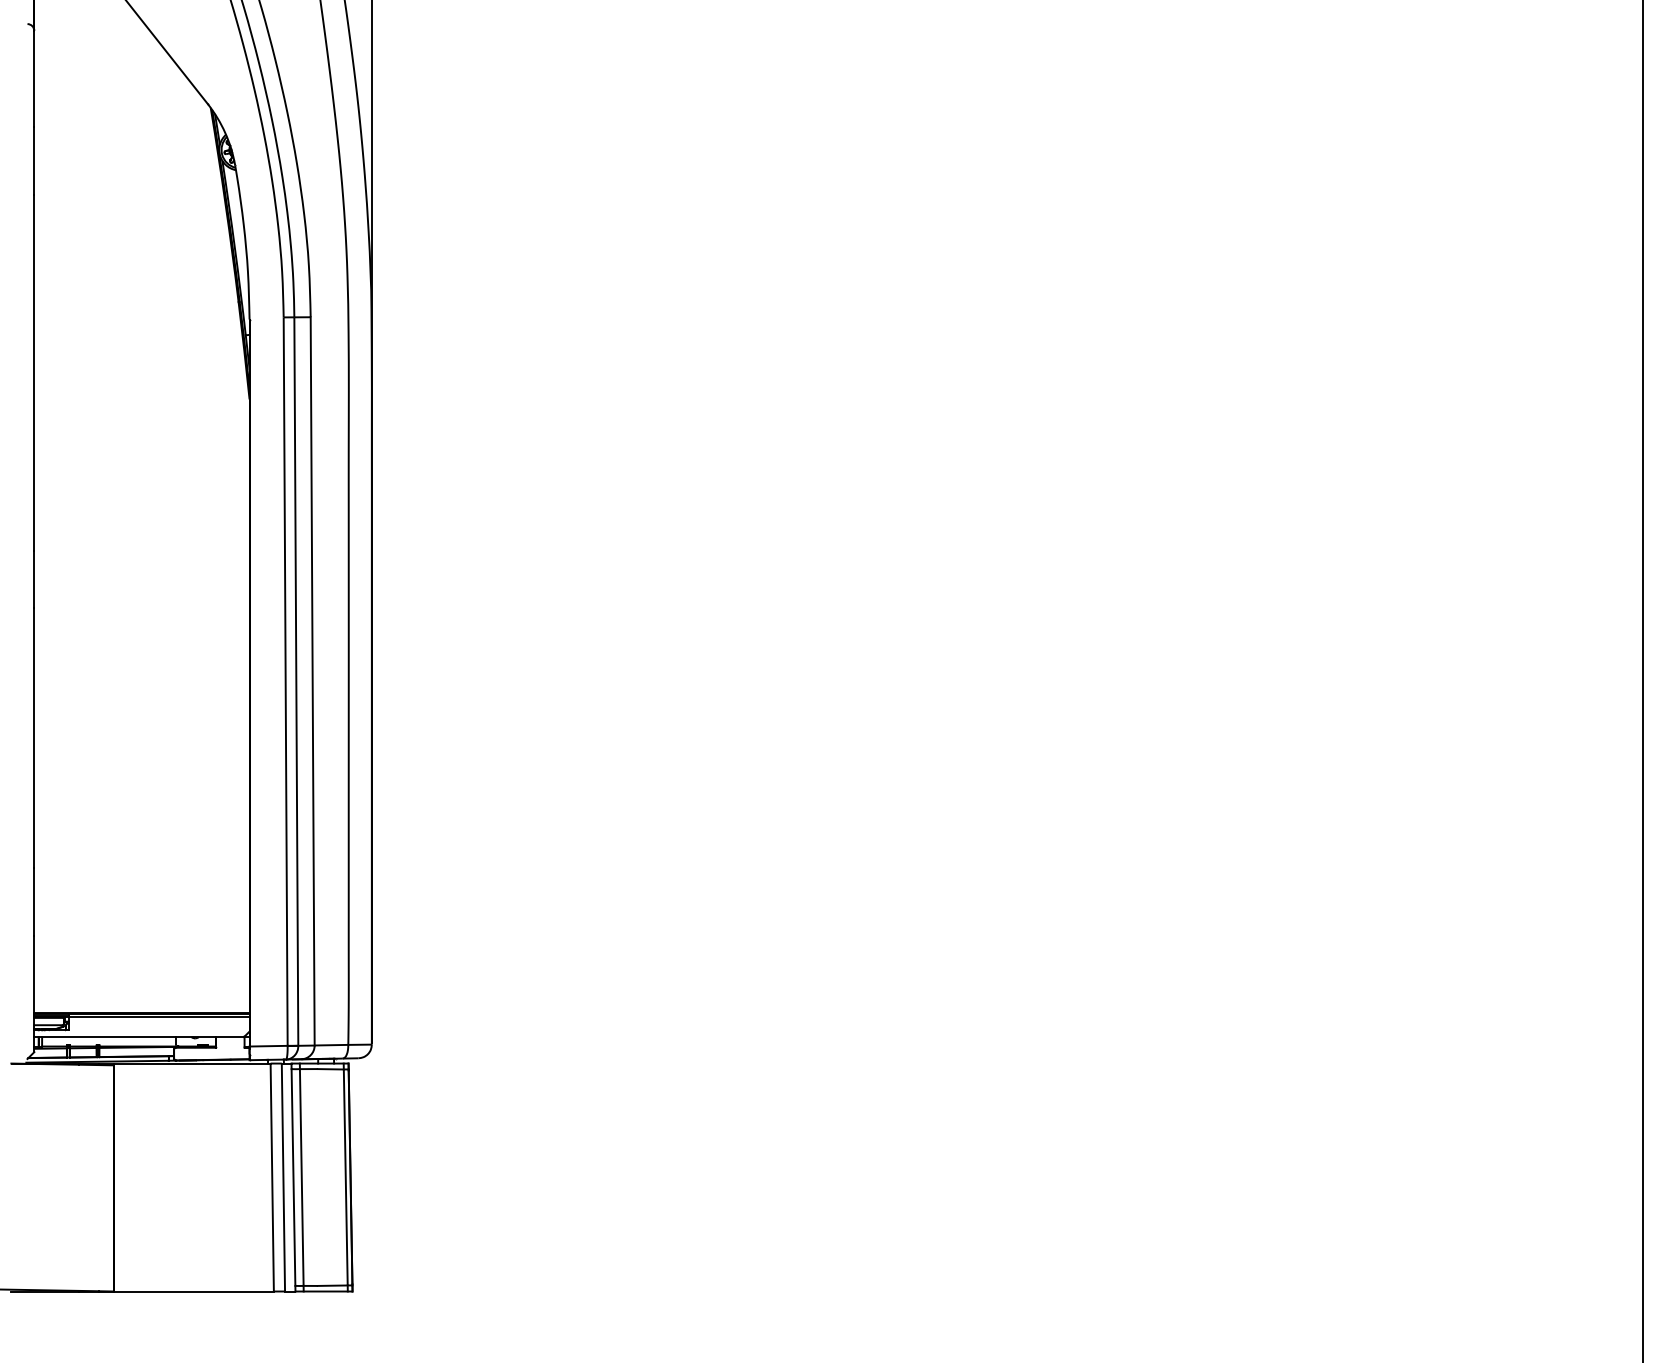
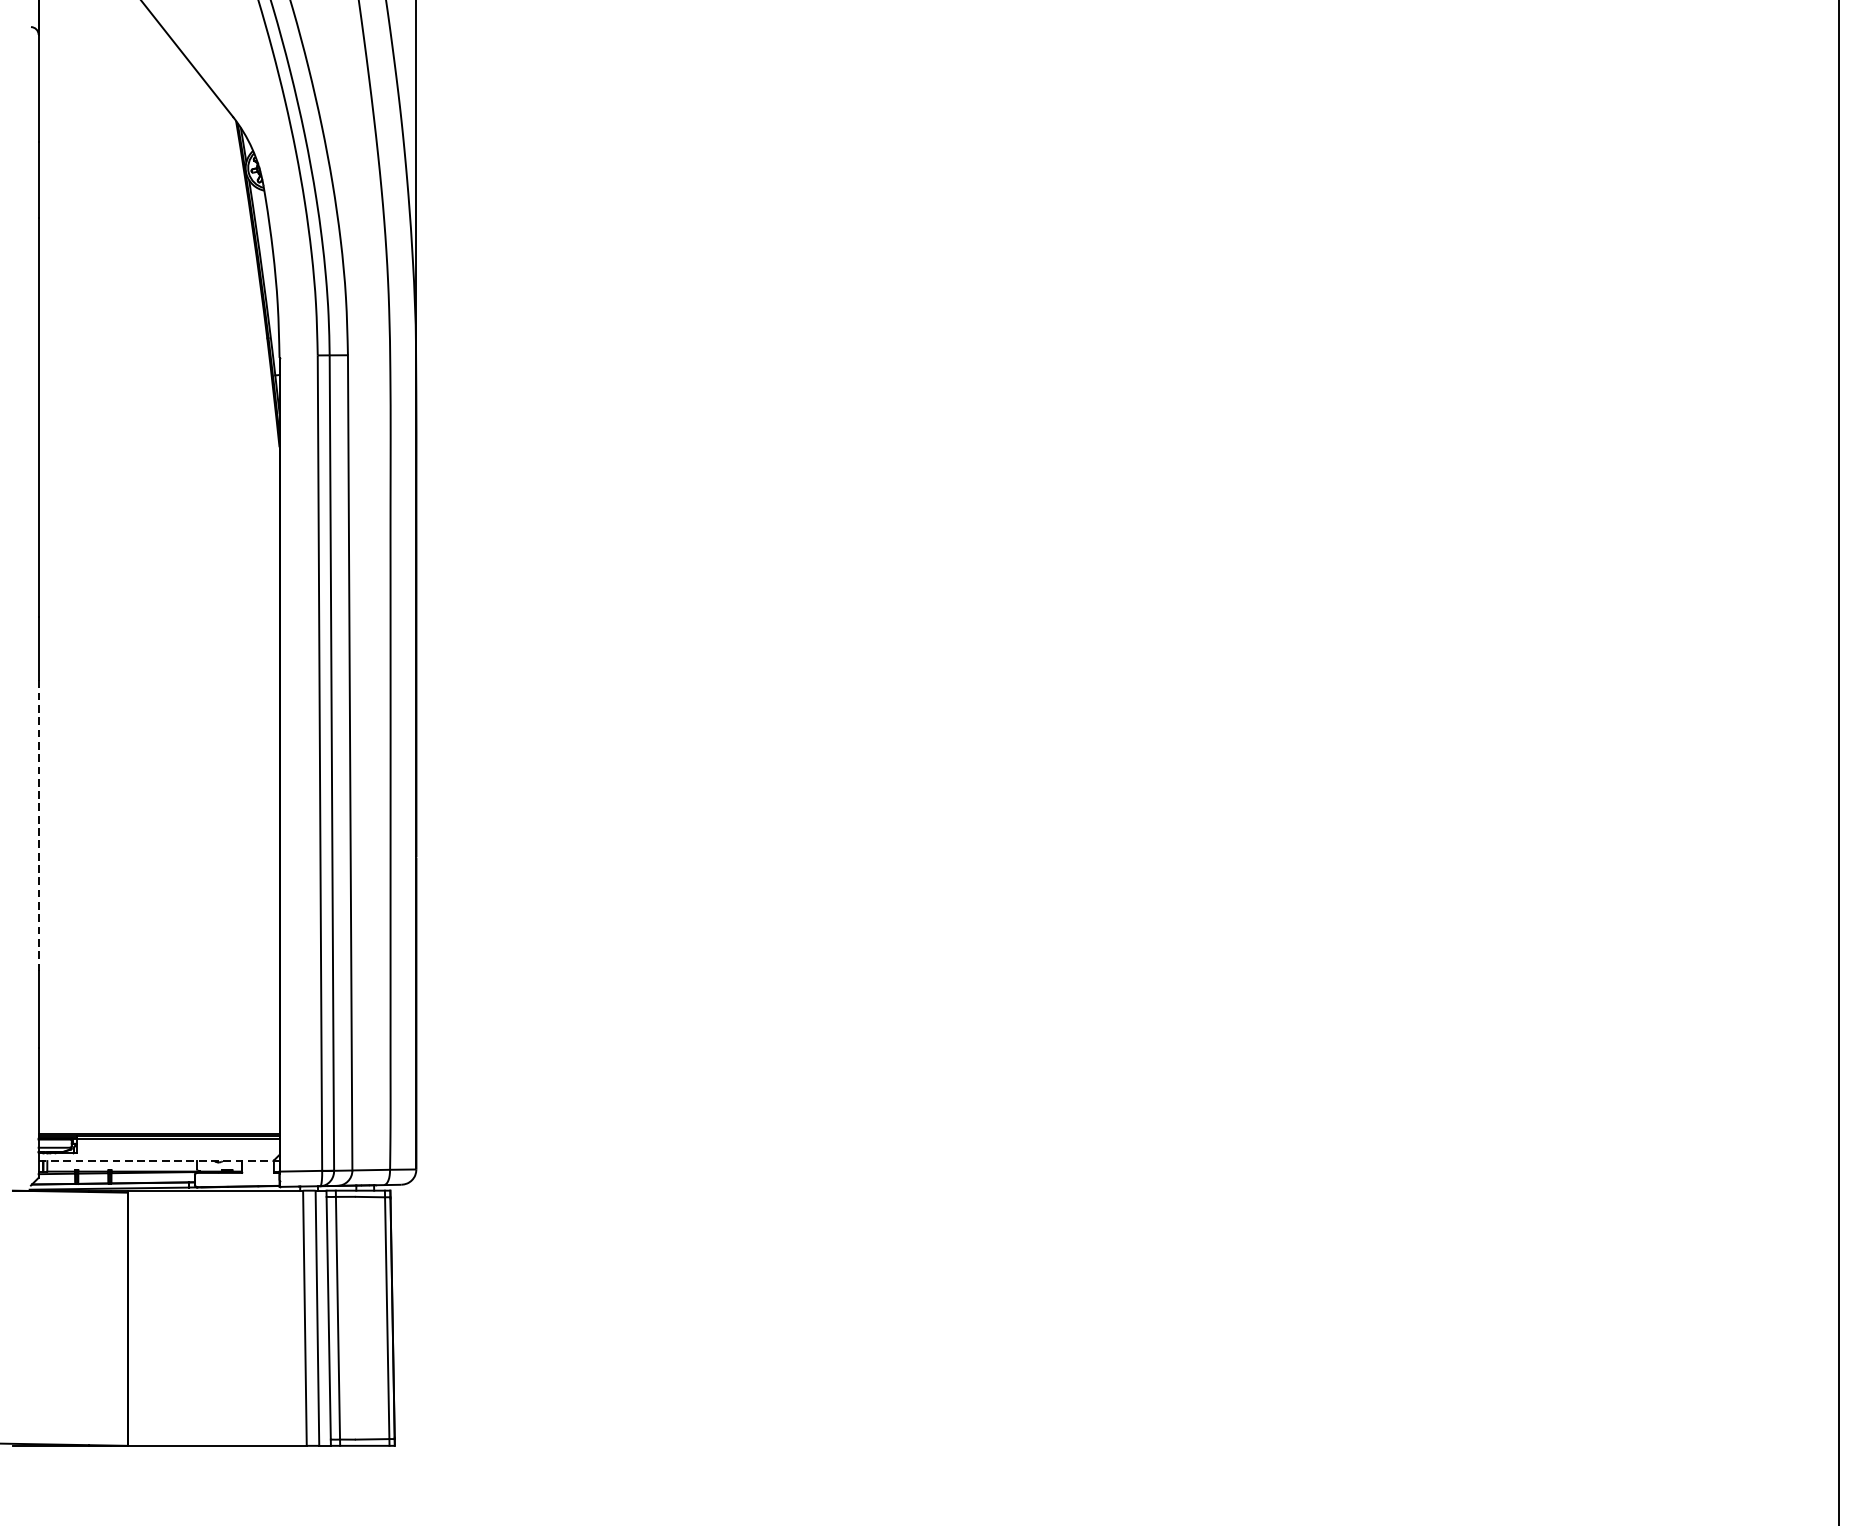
line: (34, 737) -> (38, 825), solid -> dashed
line: (139, 1037) -> (156, 1161), solid -> dashed

